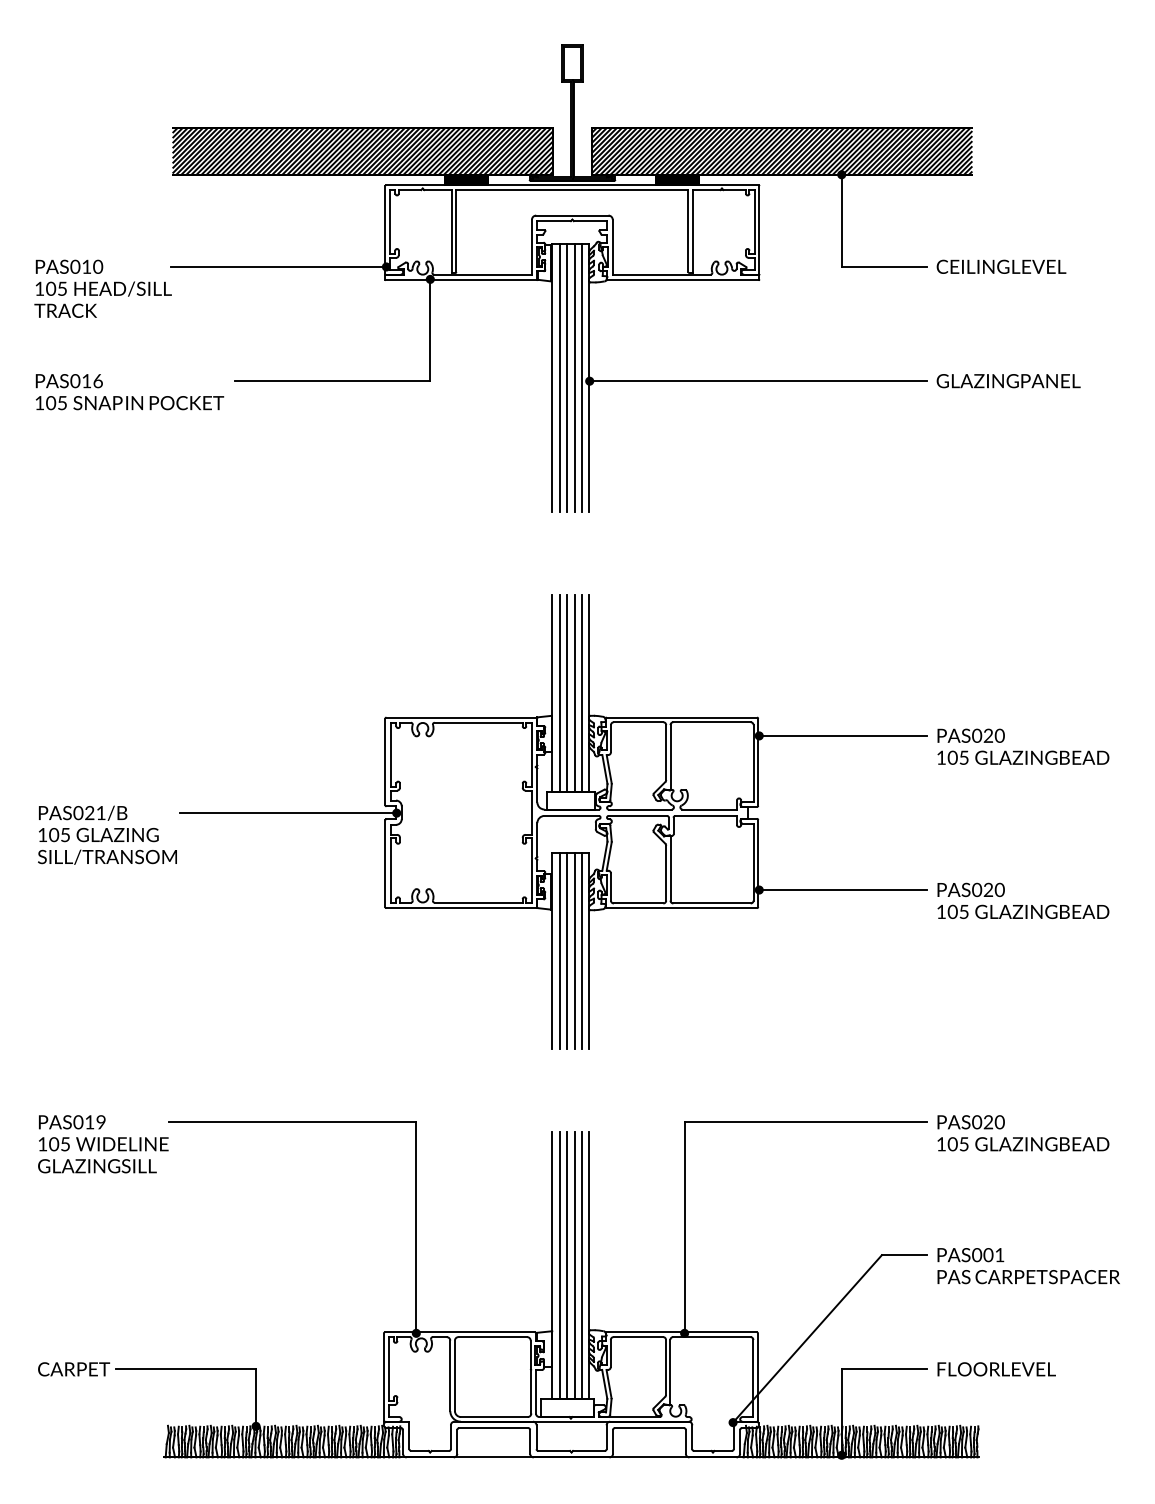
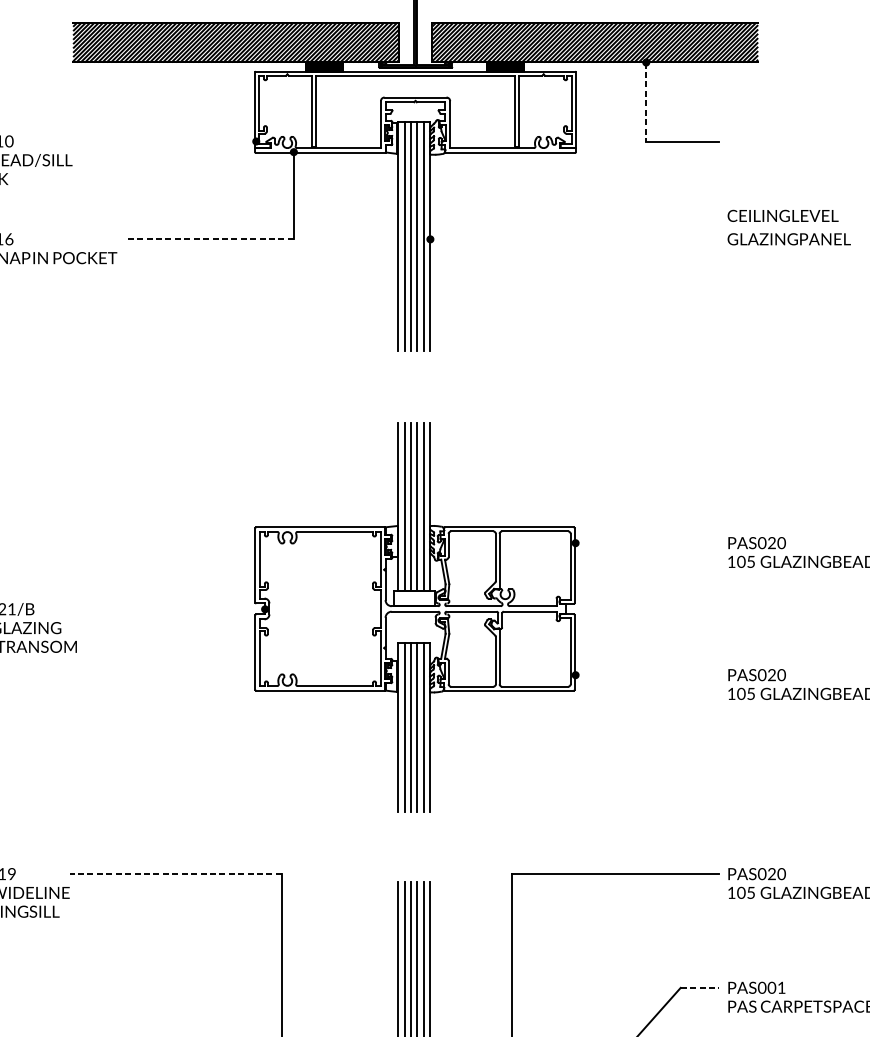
line: (841, 221) -> (646, 102), solid -> dashed
line: (278, 266) -> (163, 141), removed
text: (1001, 266) -> (783, 215), moved
line: (332, 381) -> (210, 239), solid -> dashed
line: (757, 381) -> (574, 239), removed
line: (842, 735) -> (646, 542), removed
line: (287, 813) -> (171, 609), removed
line: (842, 890) -> (646, 675), removed
line: (292, 1122) -> (175, 874), solid -> dashed
line: (904, 1255) -> (700, 988), solid -> dashed

